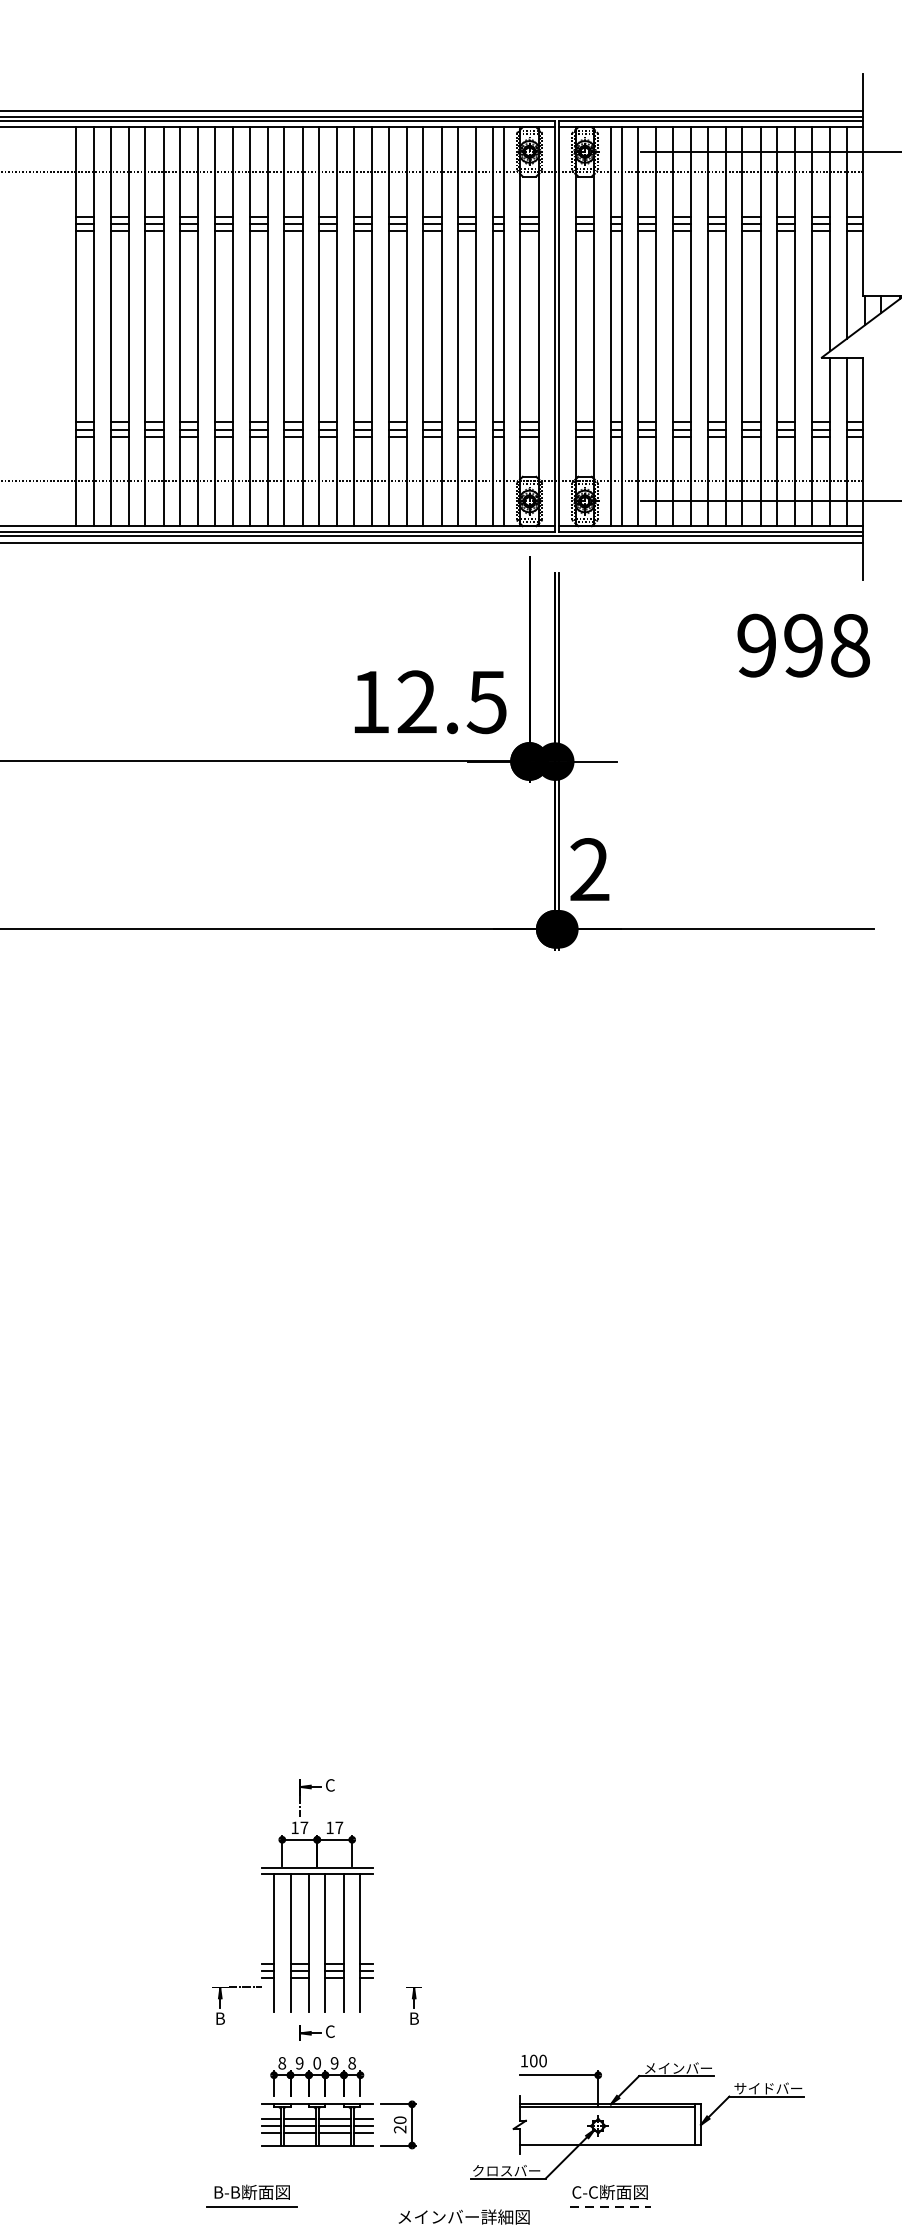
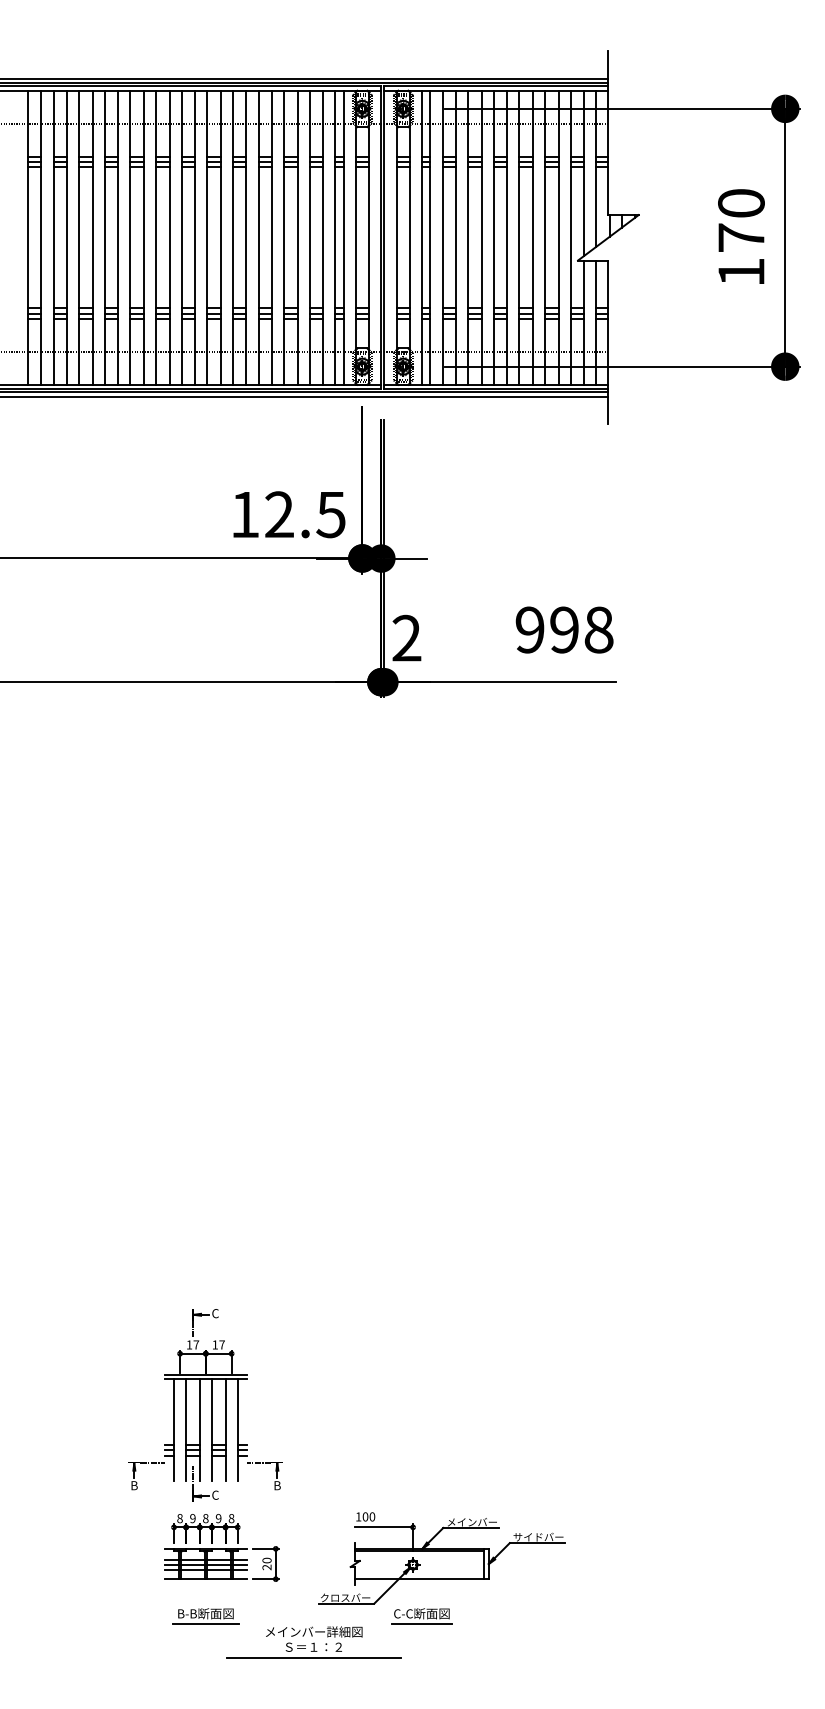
text: (803, 644) -> (564, 629), moved
line: (388, 1987) -> (258, 1462), added
line: (299, 2007) -> (192, 1477), added
text: (316, 2063) -> (205, 1518), 0 -> 8
part: (251, 2196) -> (205, 1616), moved
line: (610, 2206) -> (422, 1624), dashed -> solid

